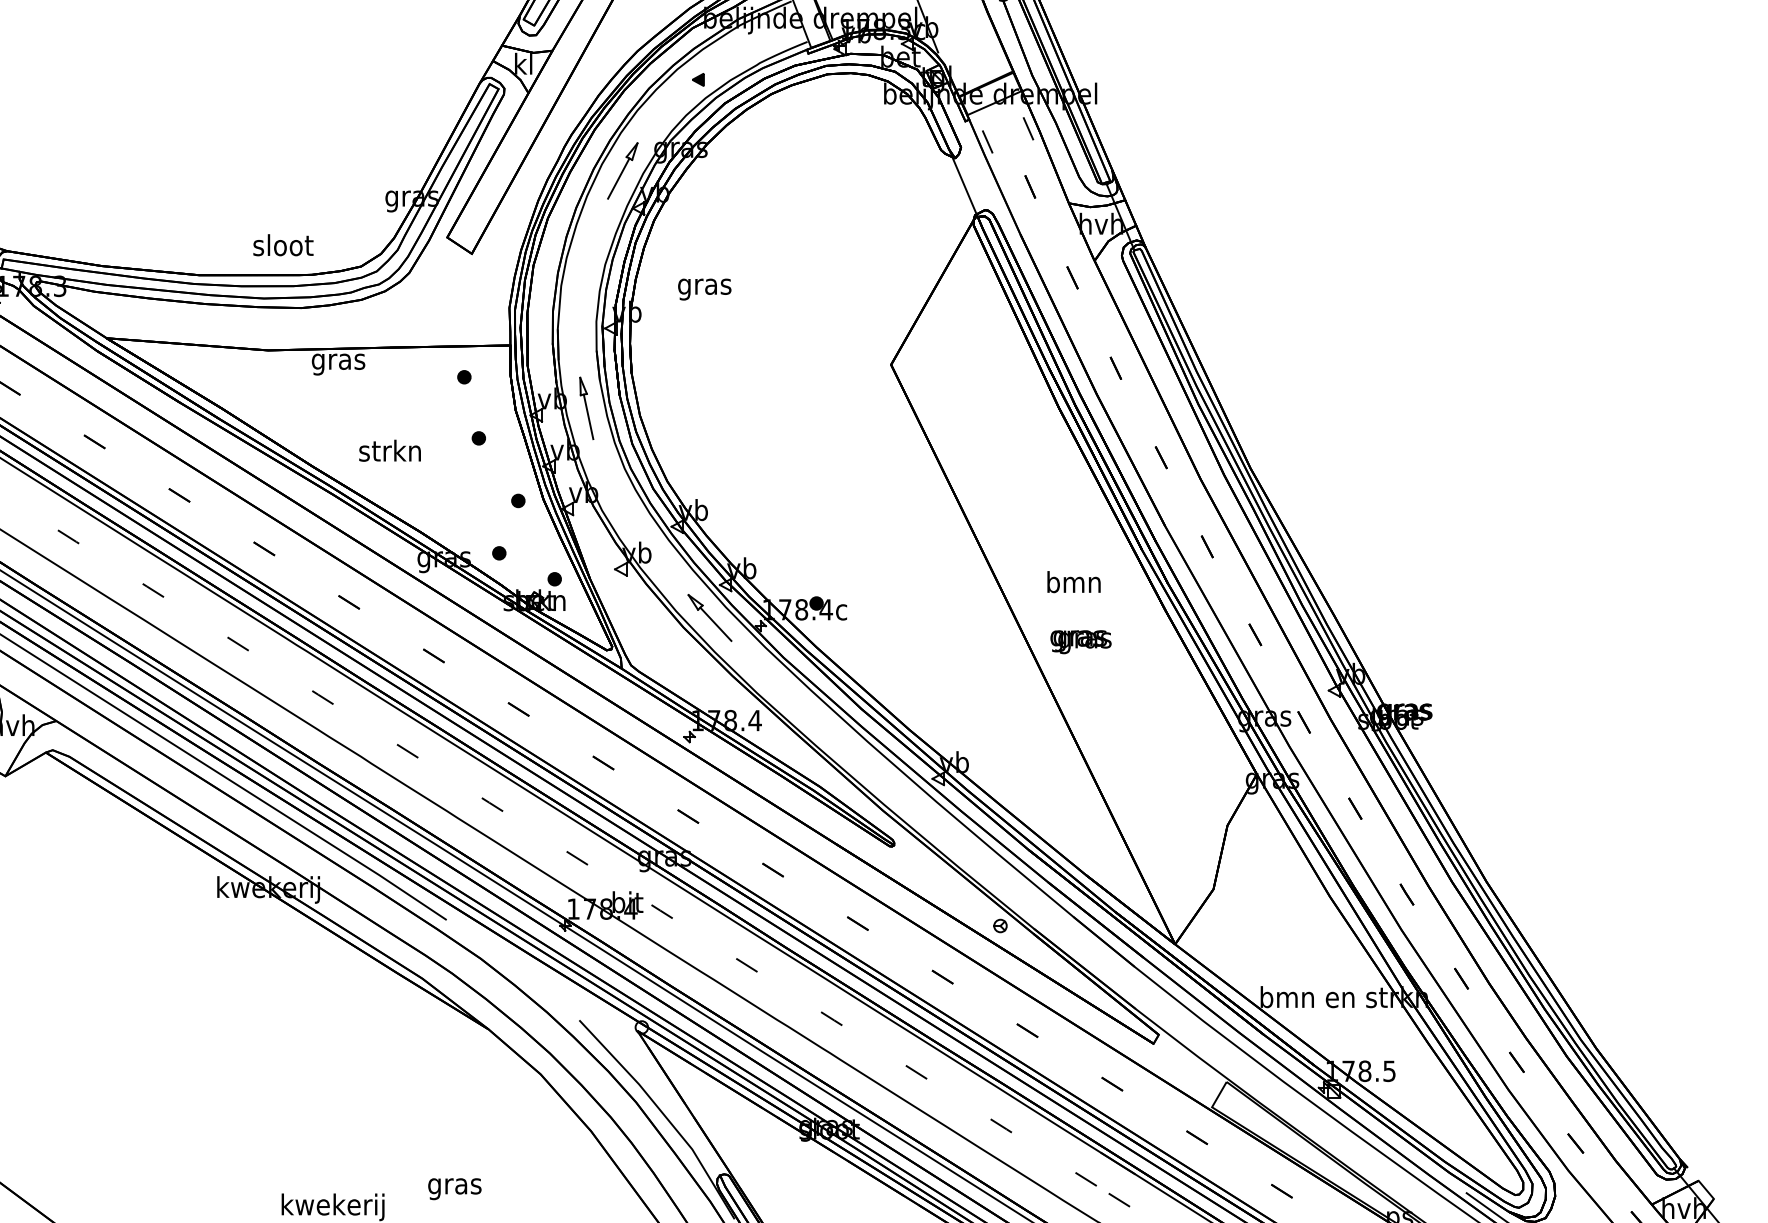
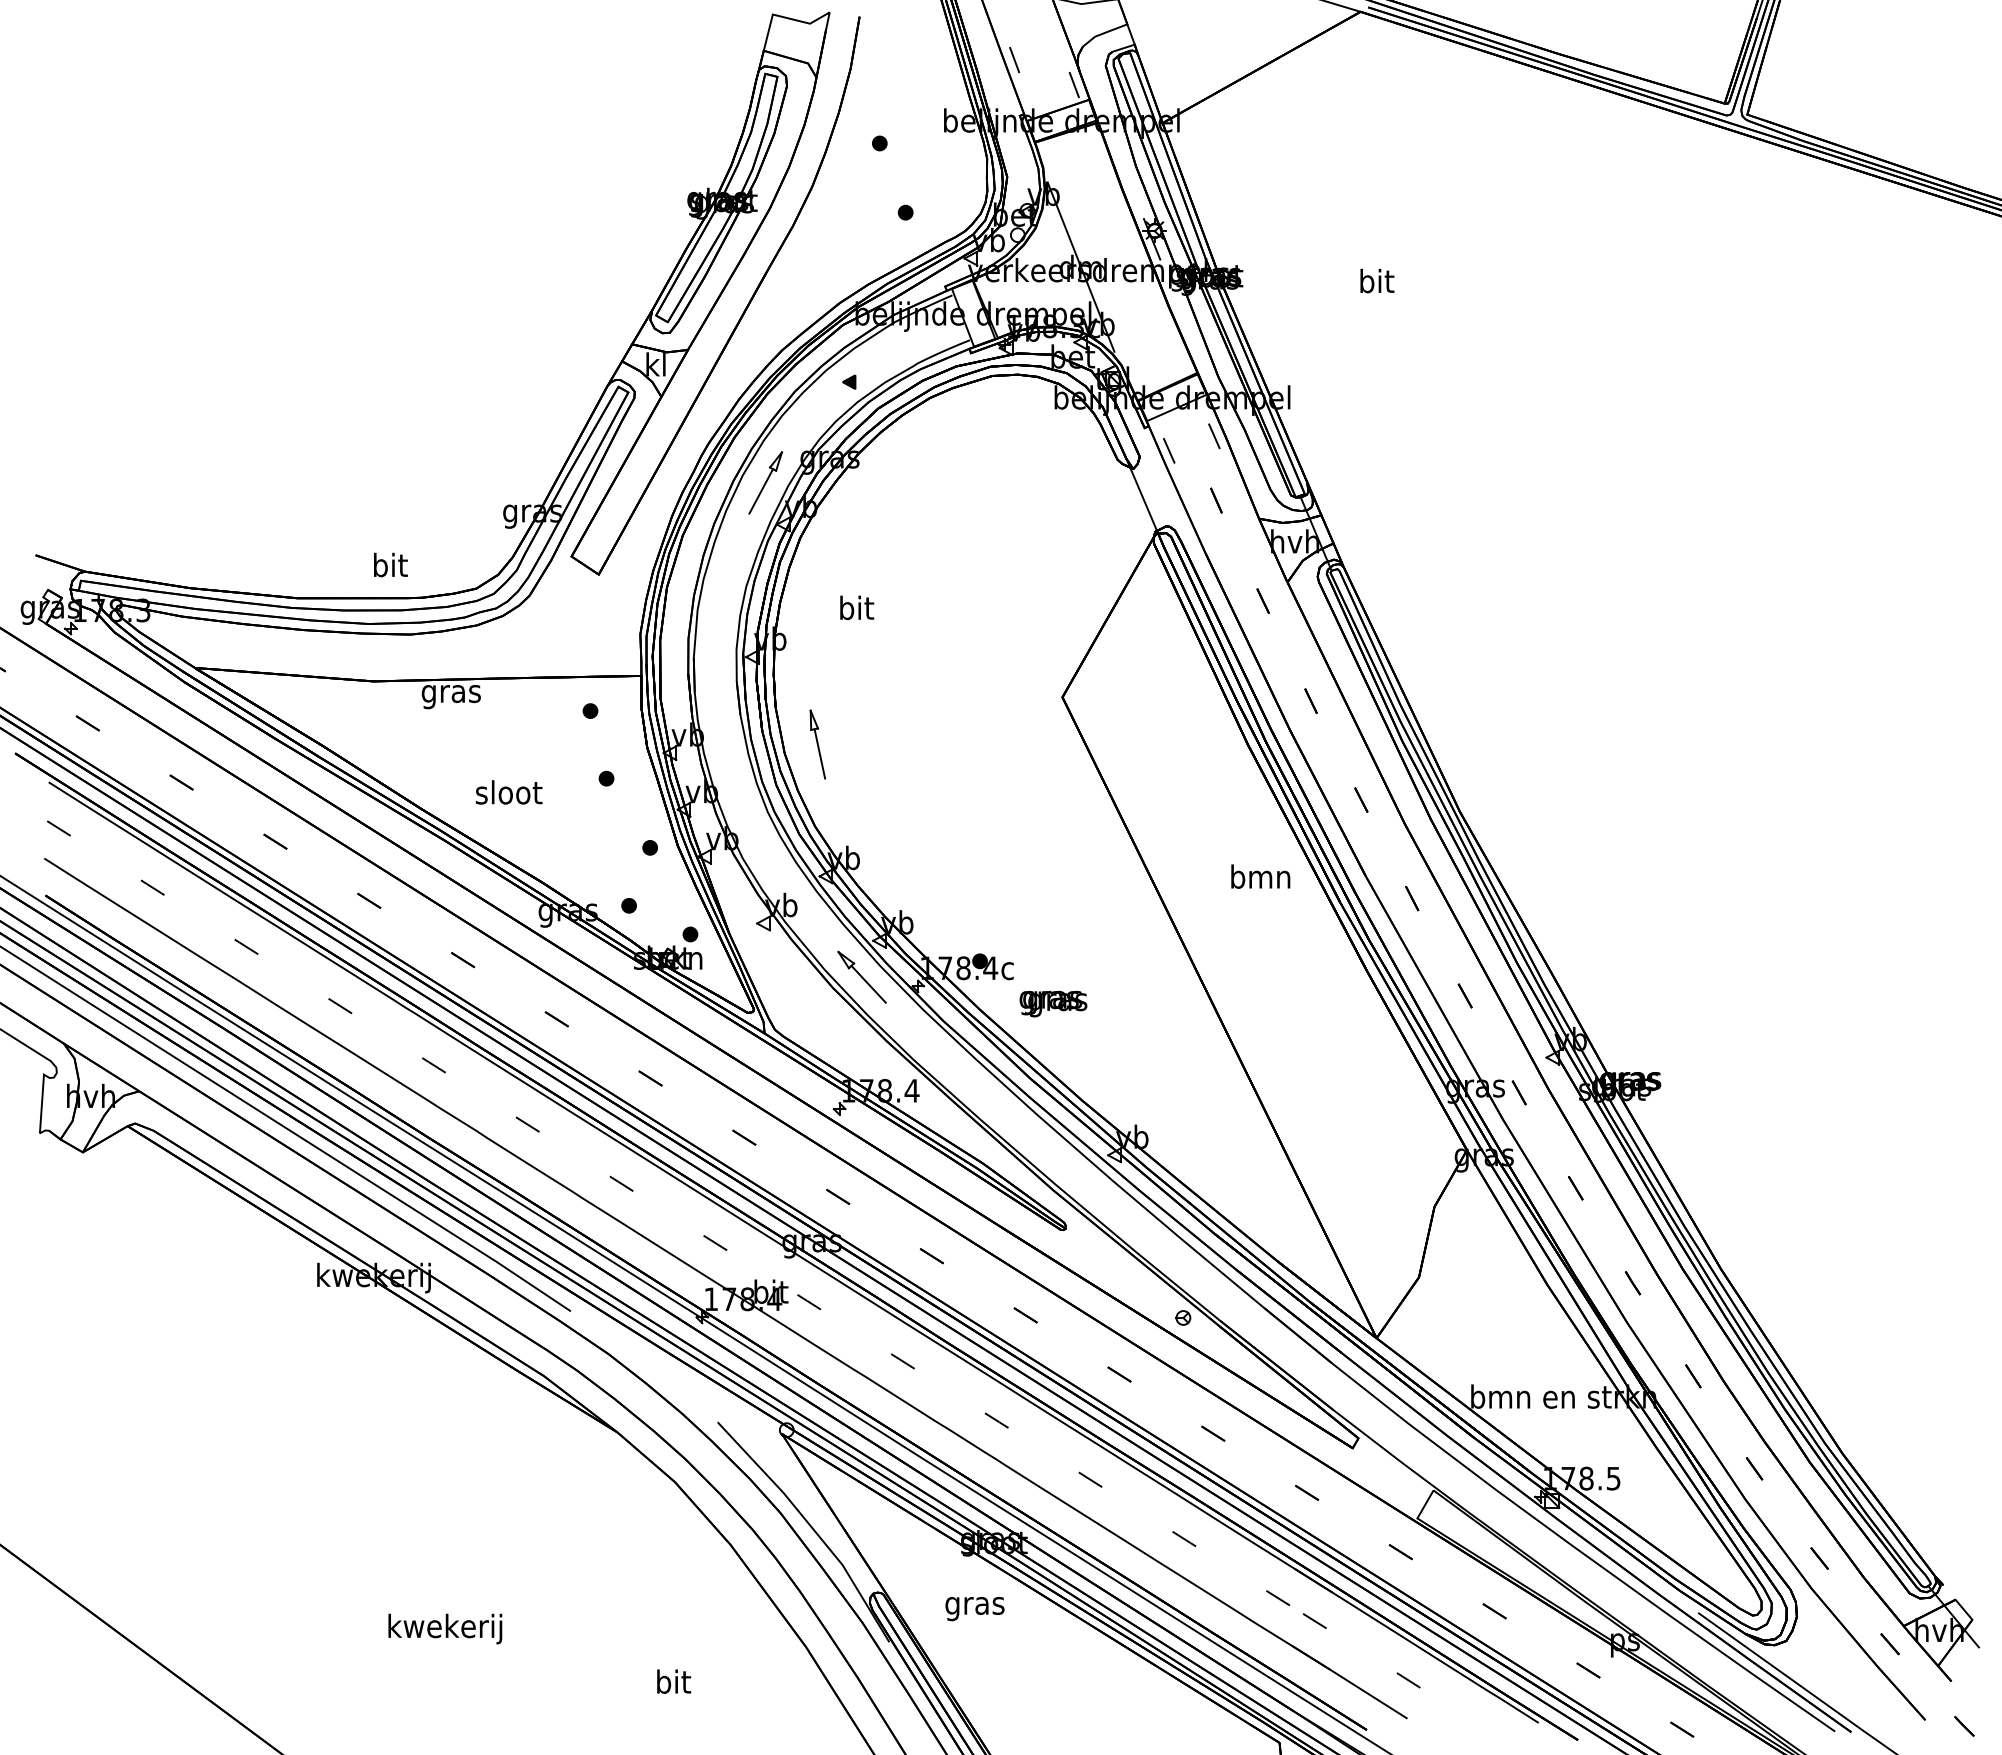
text: (283, 244) -> (390, 564), sloot -> bit
text: (703, 286) -> (855, 610), gras -> bit
part: (586, 408) -> (817, 744), moved
text: (390, 450) -> (508, 792), strkn -> sloot
text: (1073, 581) -> (1260, 876), moved
text: (1081, 641) -> (1053, 1003), moved
text: (454, 1189) -> (974, 1609), moved

